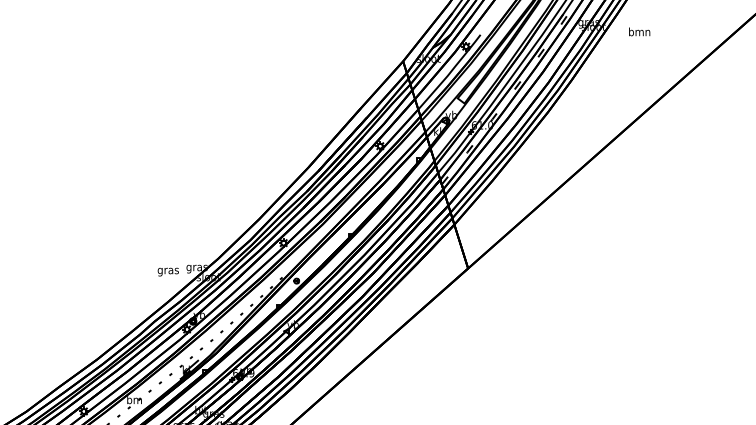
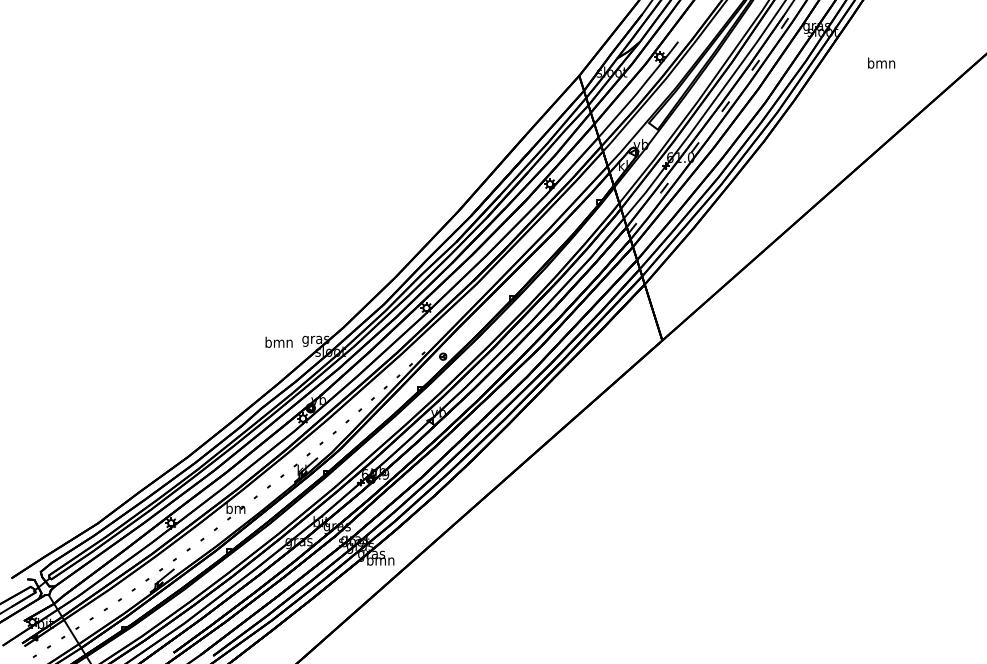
text: (639, 31) -> (881, 62), moved
text: (167, 270) -> (278, 343), gras -> bmn

